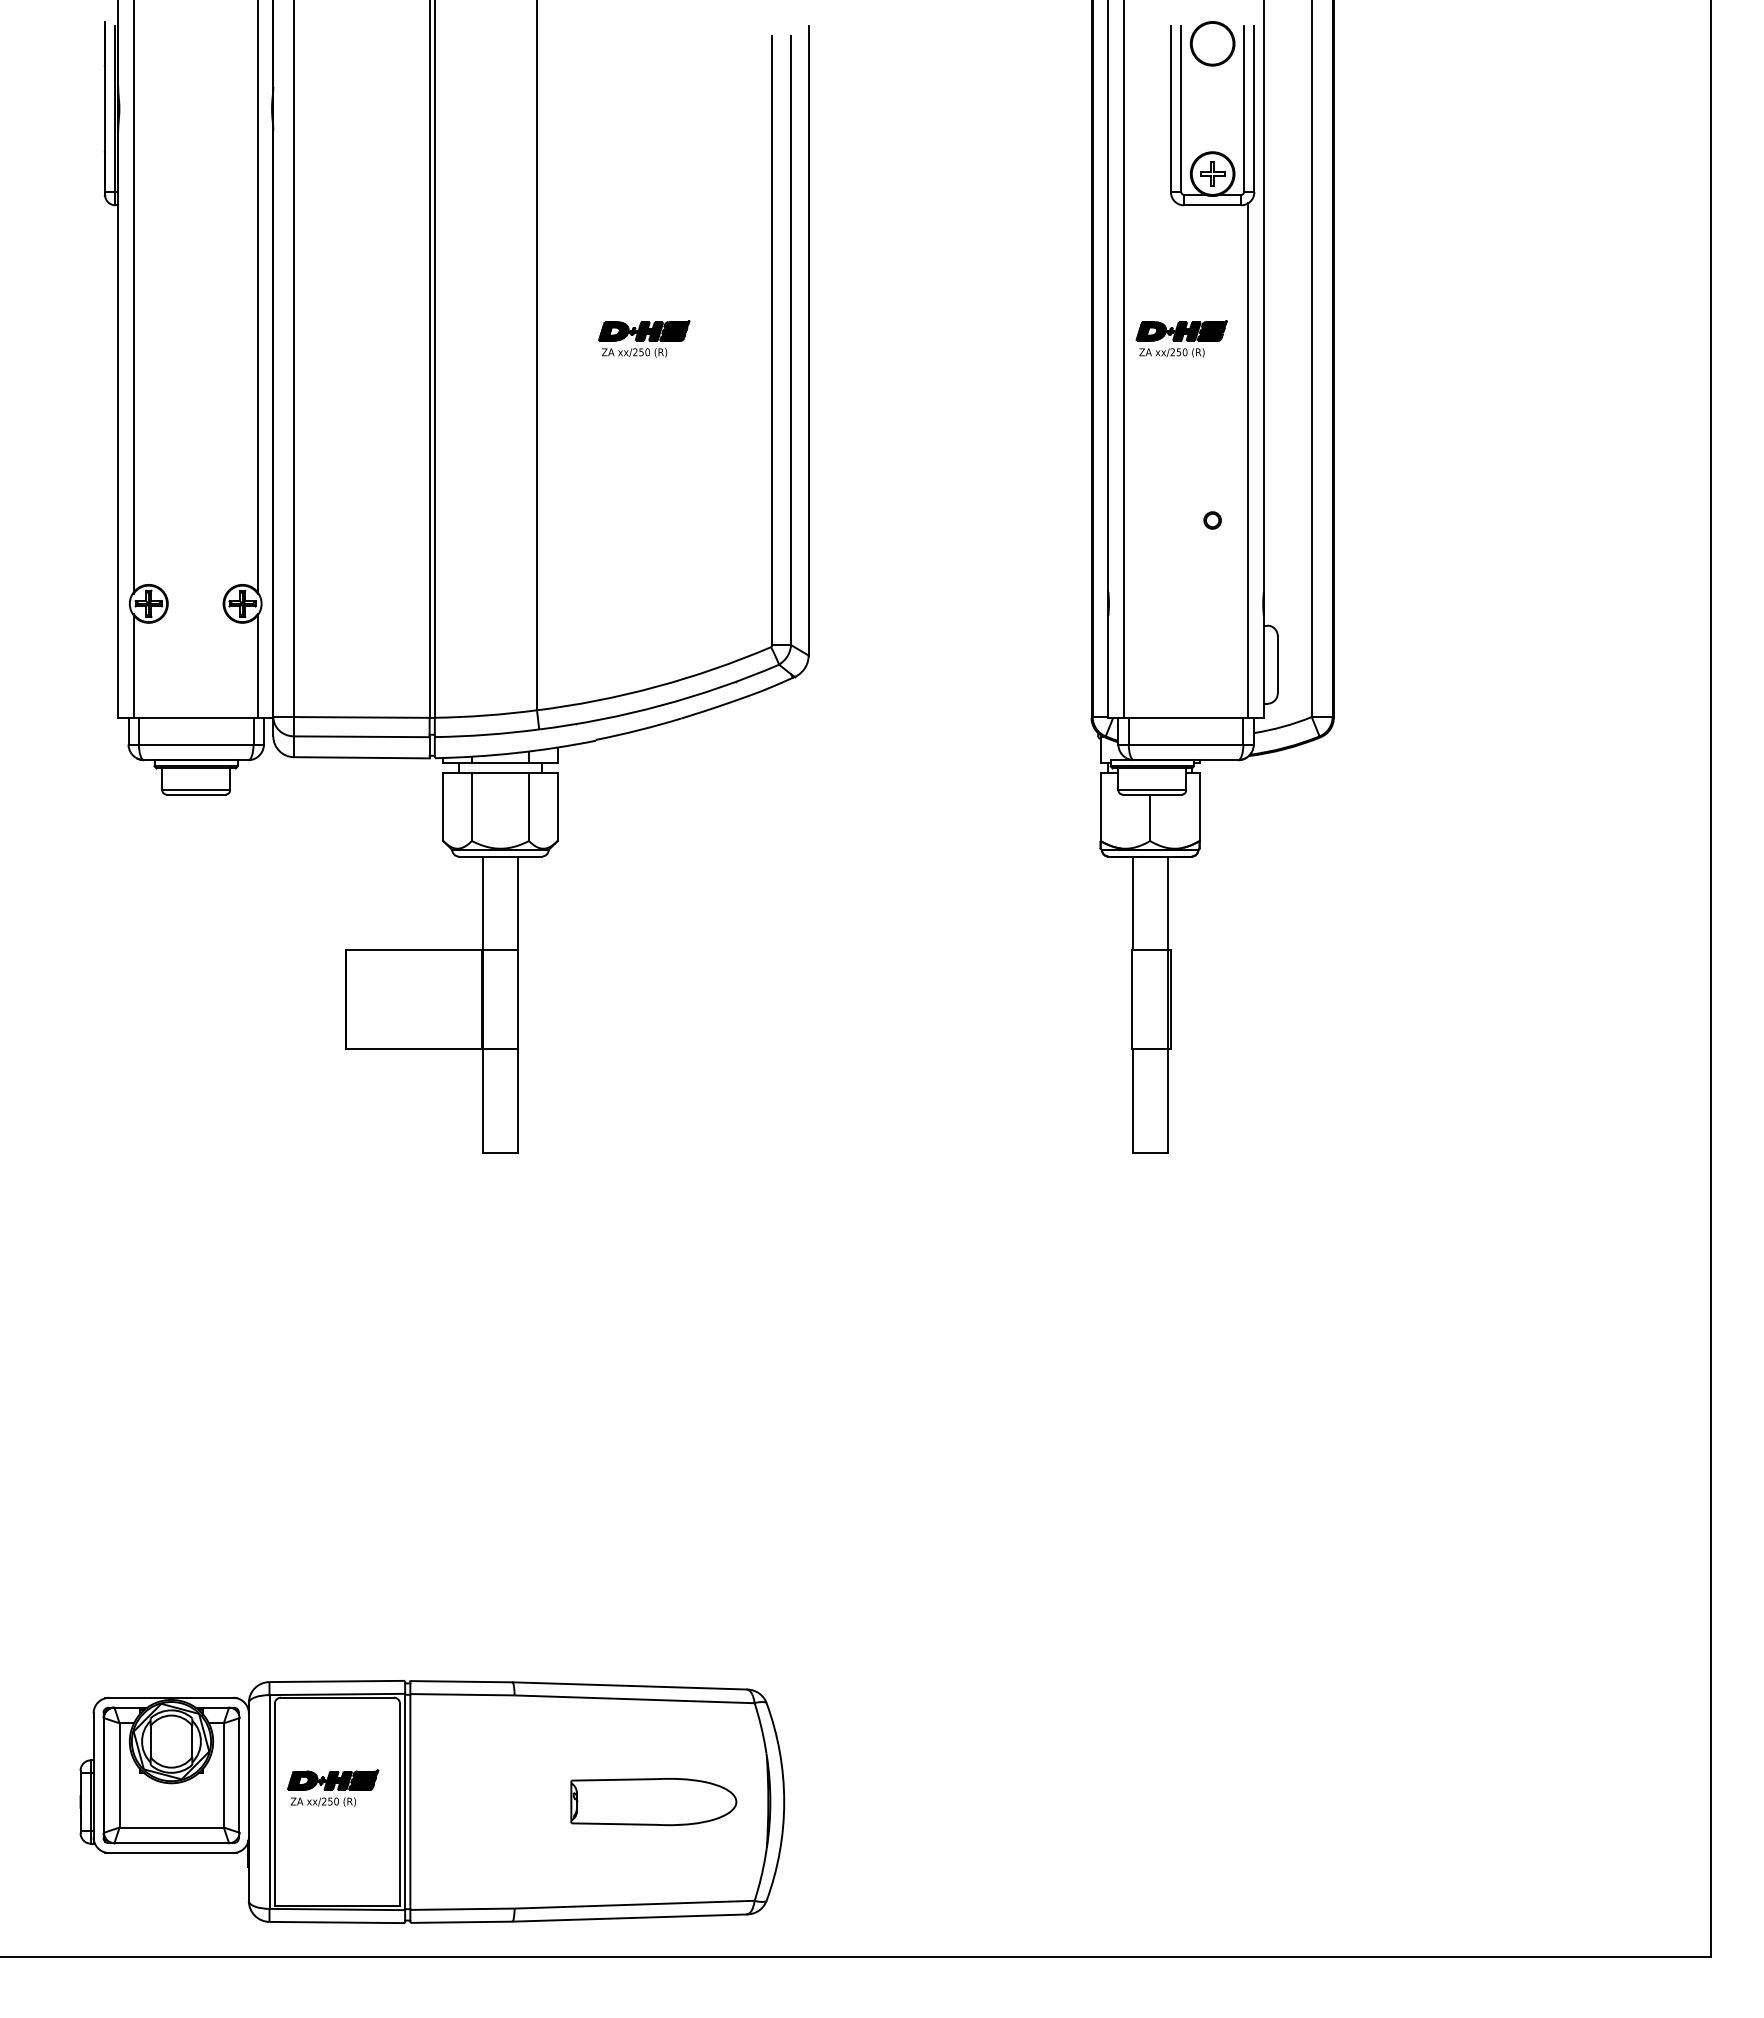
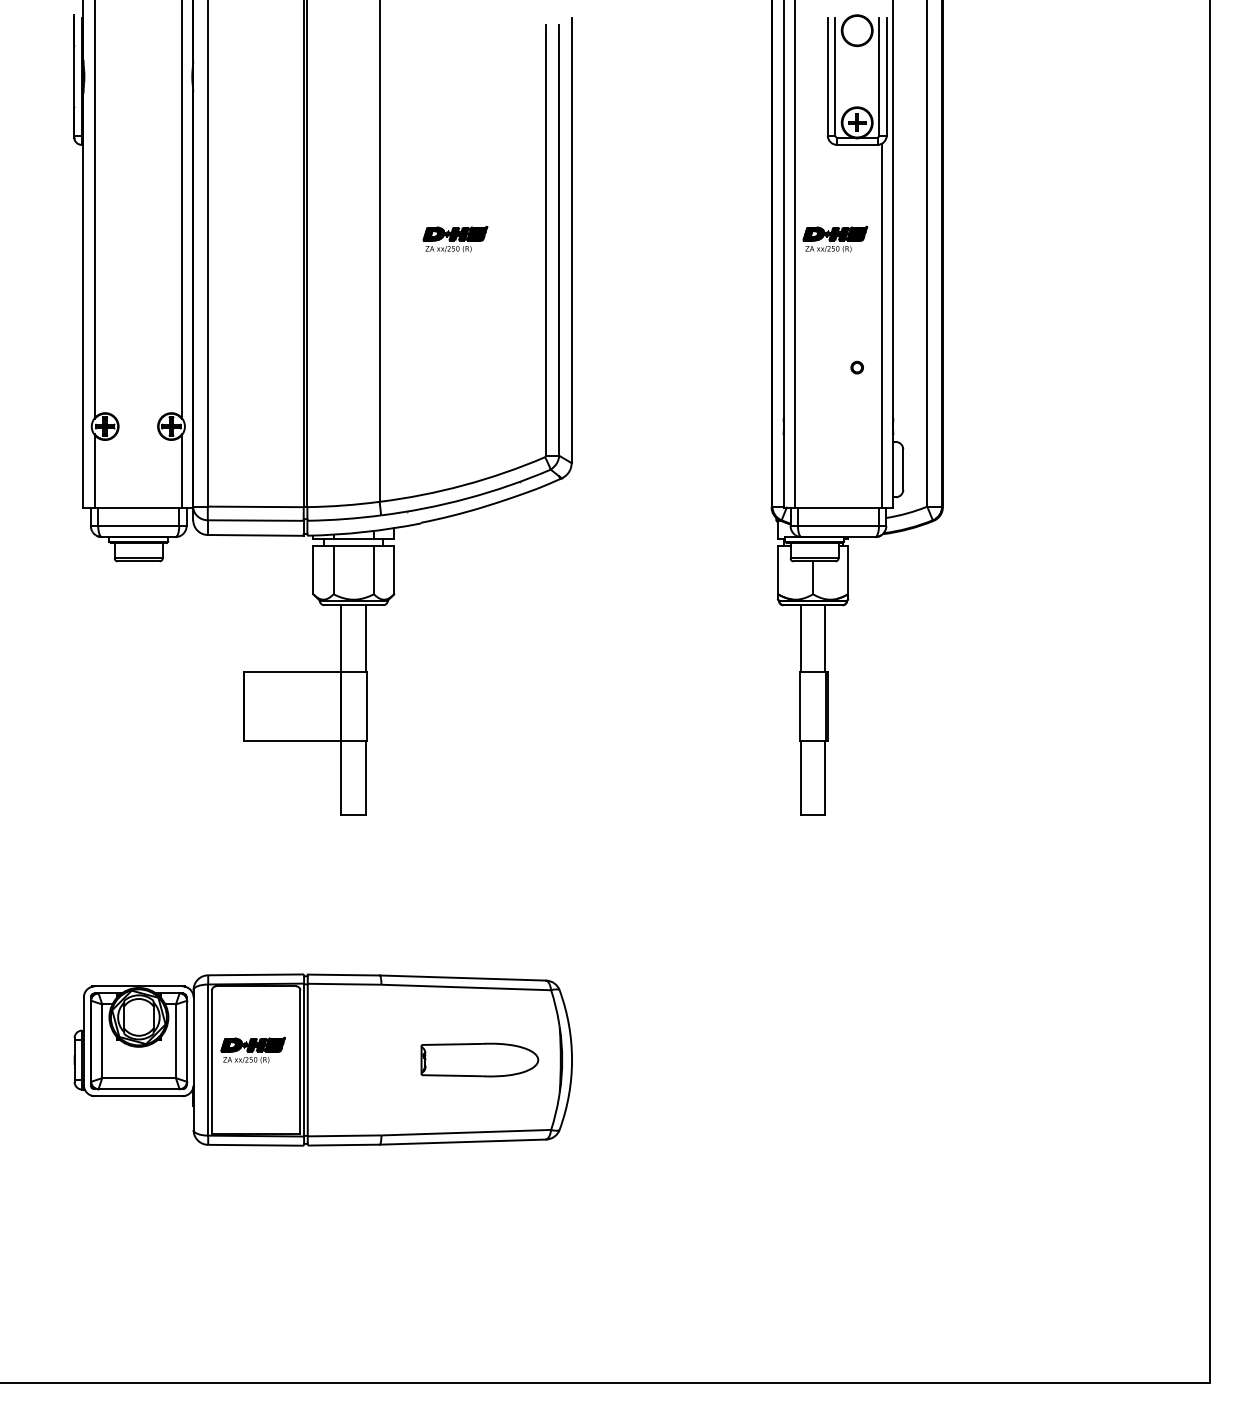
part: (432, 1801) -> (323, 1059), moved

